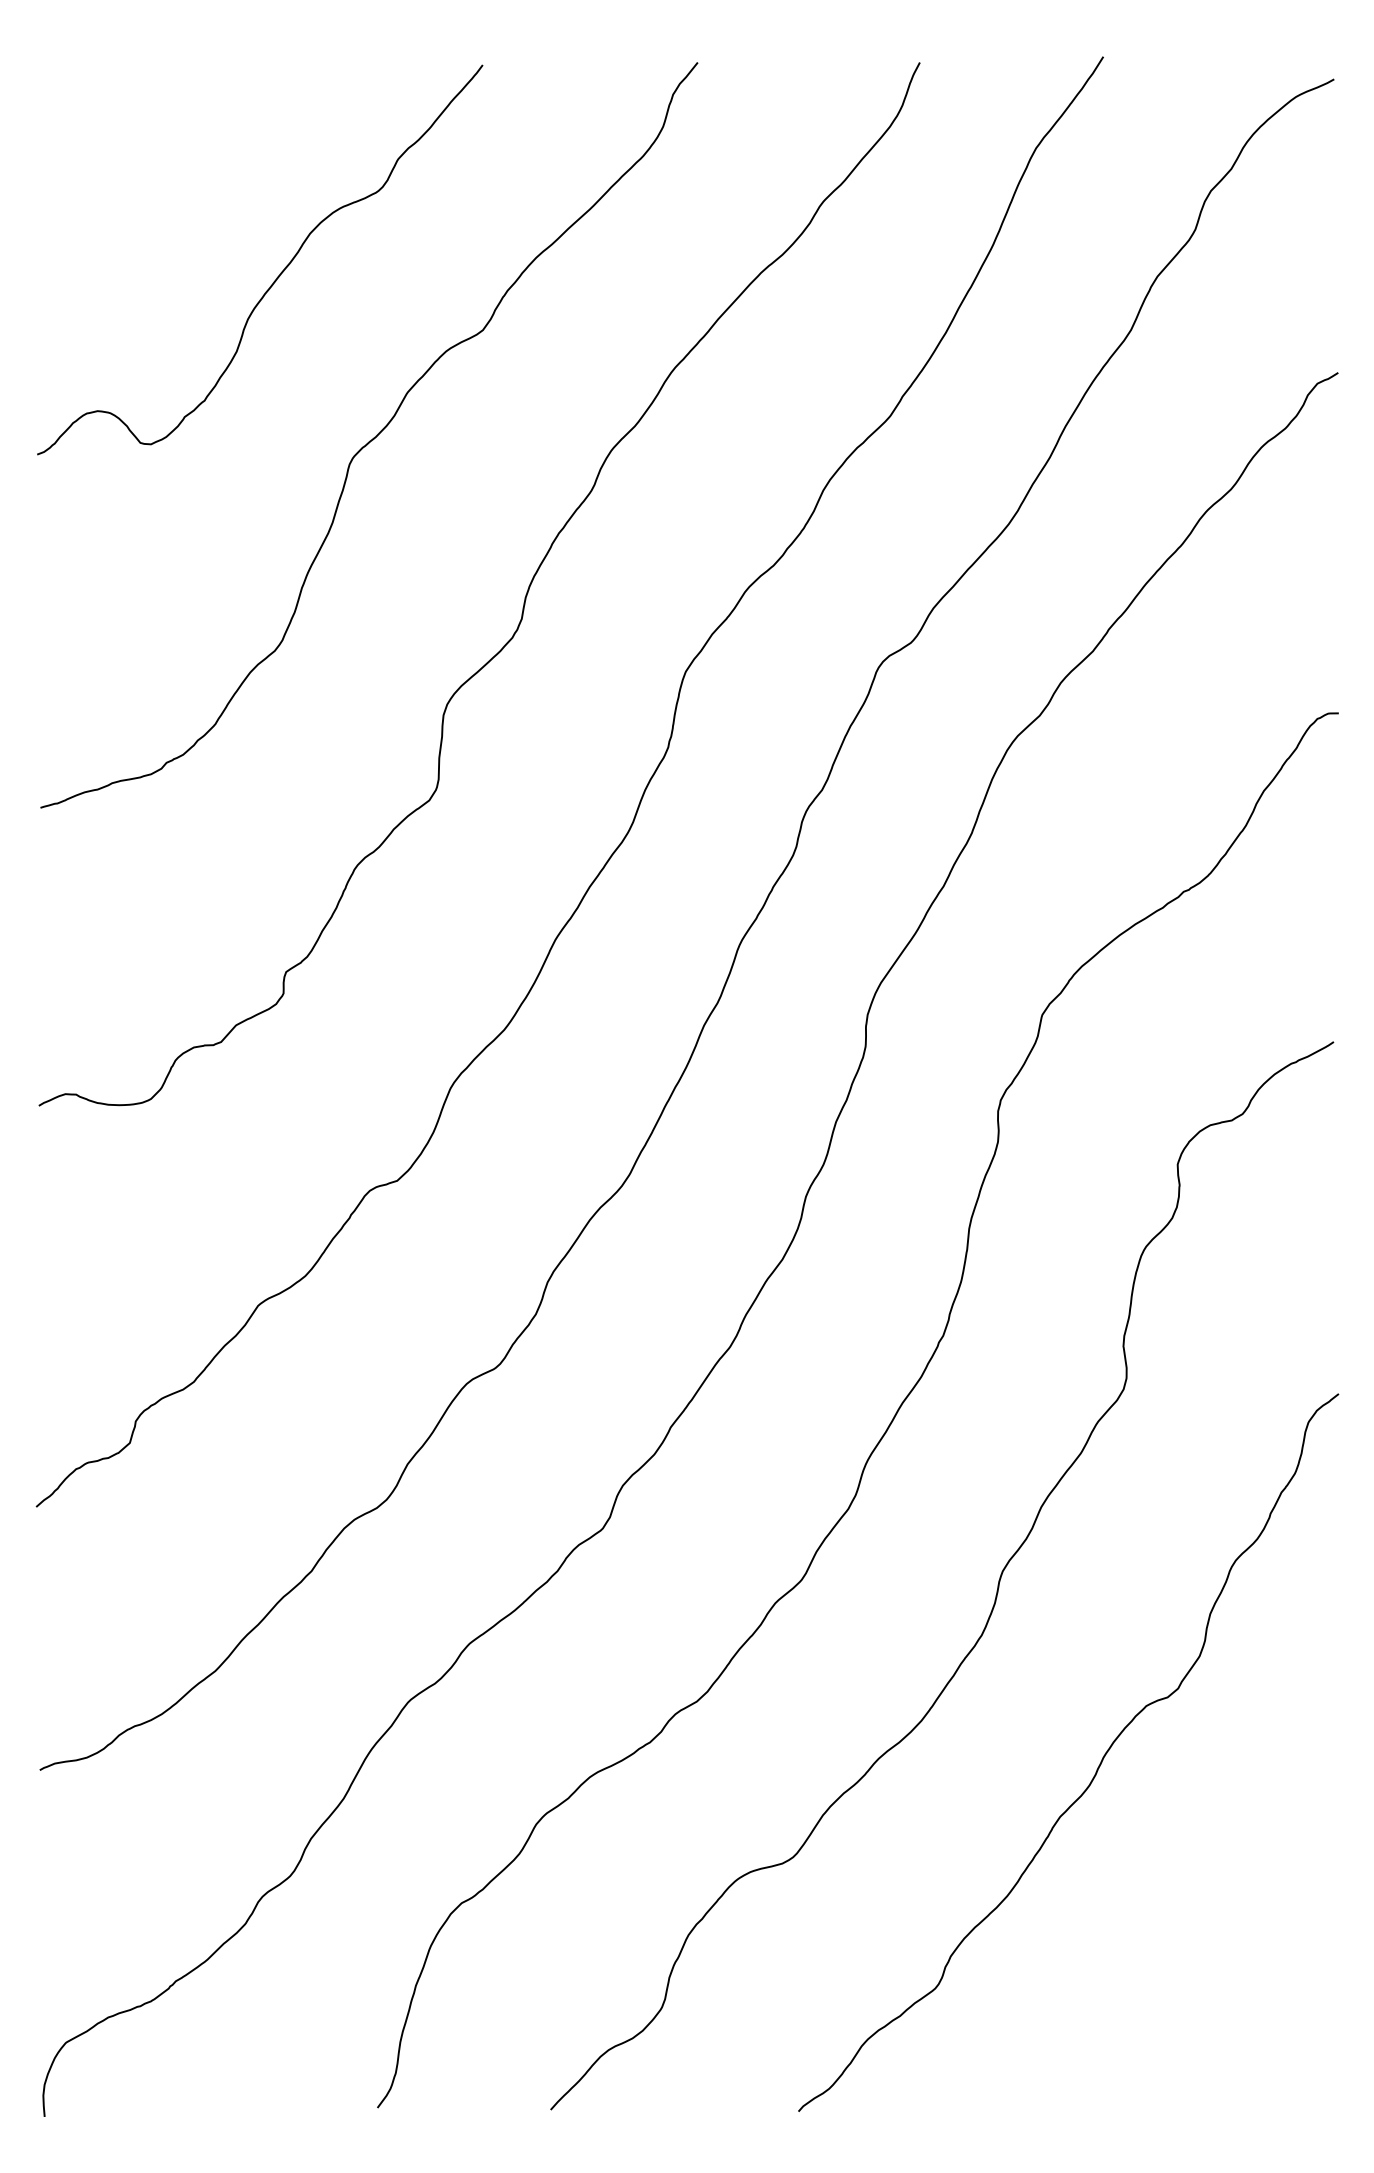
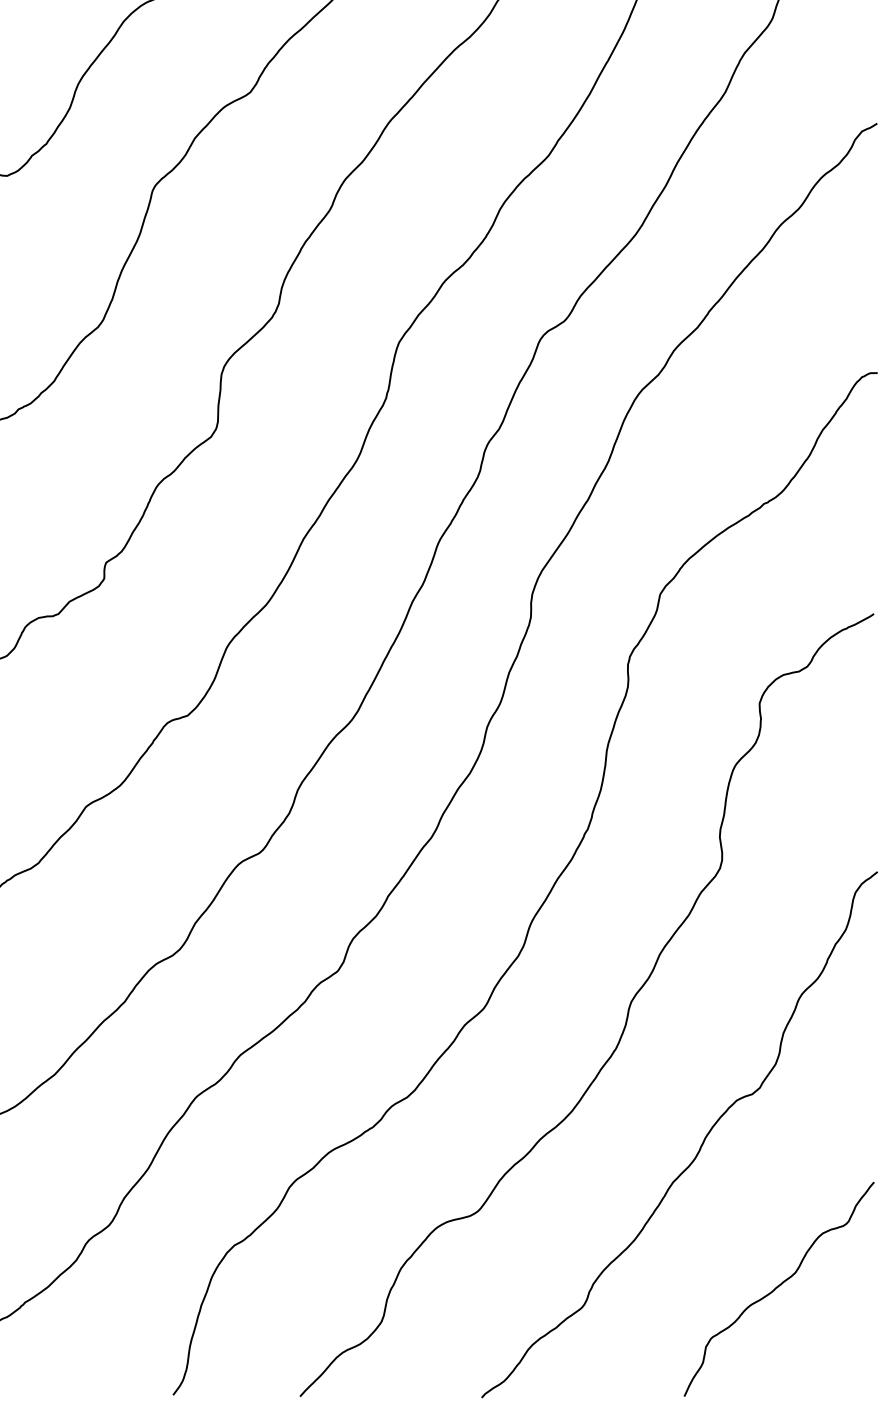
curve: (1202, 1961) -> (777, 1287), added

